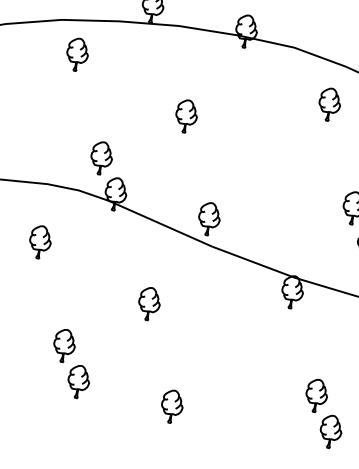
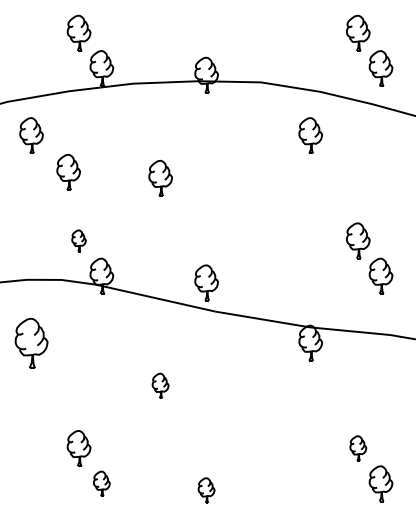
part: (104, 93) -> (68, 171), added
part: (101, 157) -> (78, 240), size x0.6
part: (40, 241) -> (31, 342), size x1.4
part: (149, 303) -> (160, 385), size x0.7
part: (78, 381) -> (101, 483), size x0.7
part: (316, 395) -> (358, 448), size x0.7
part: (172, 406) -> (206, 490), size x0.7

